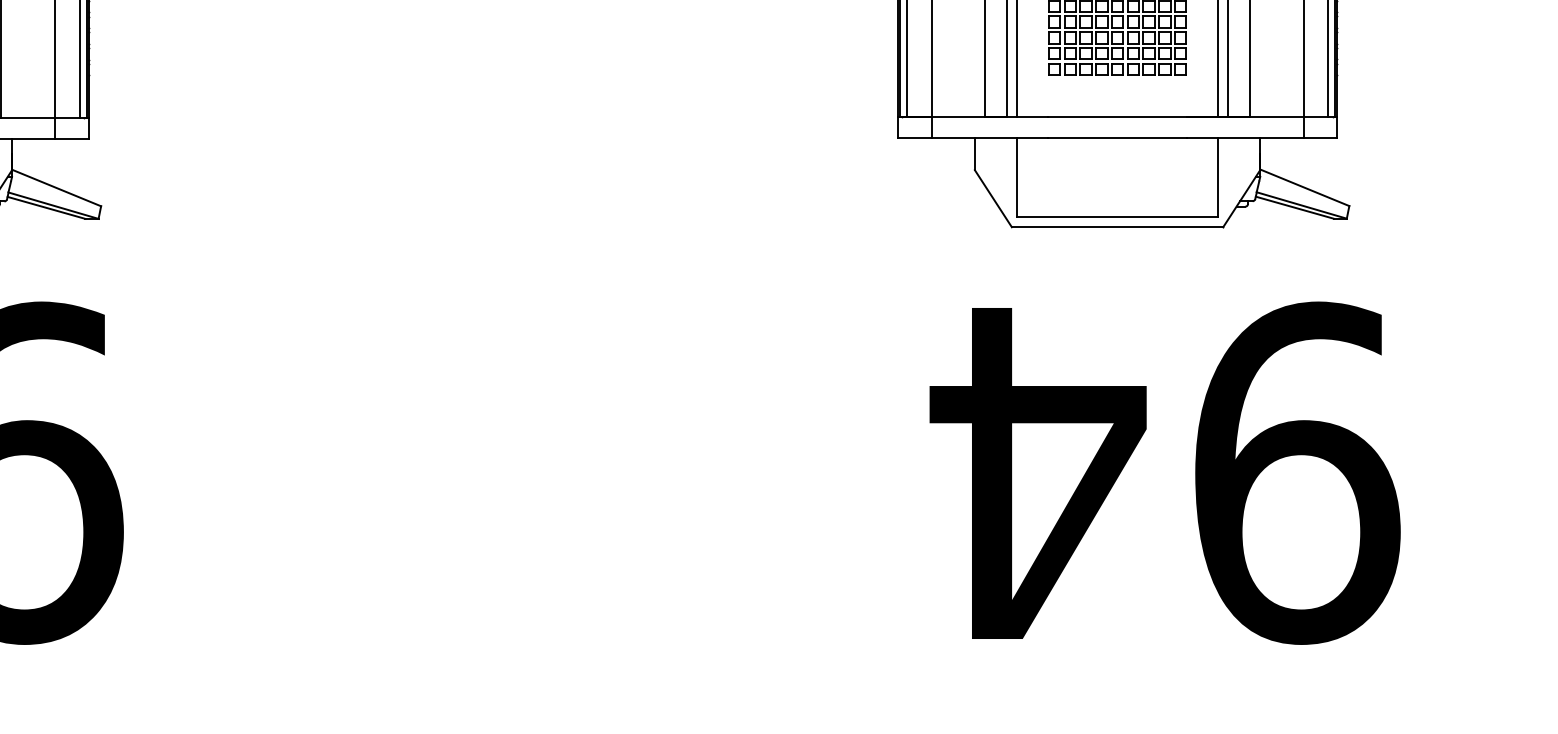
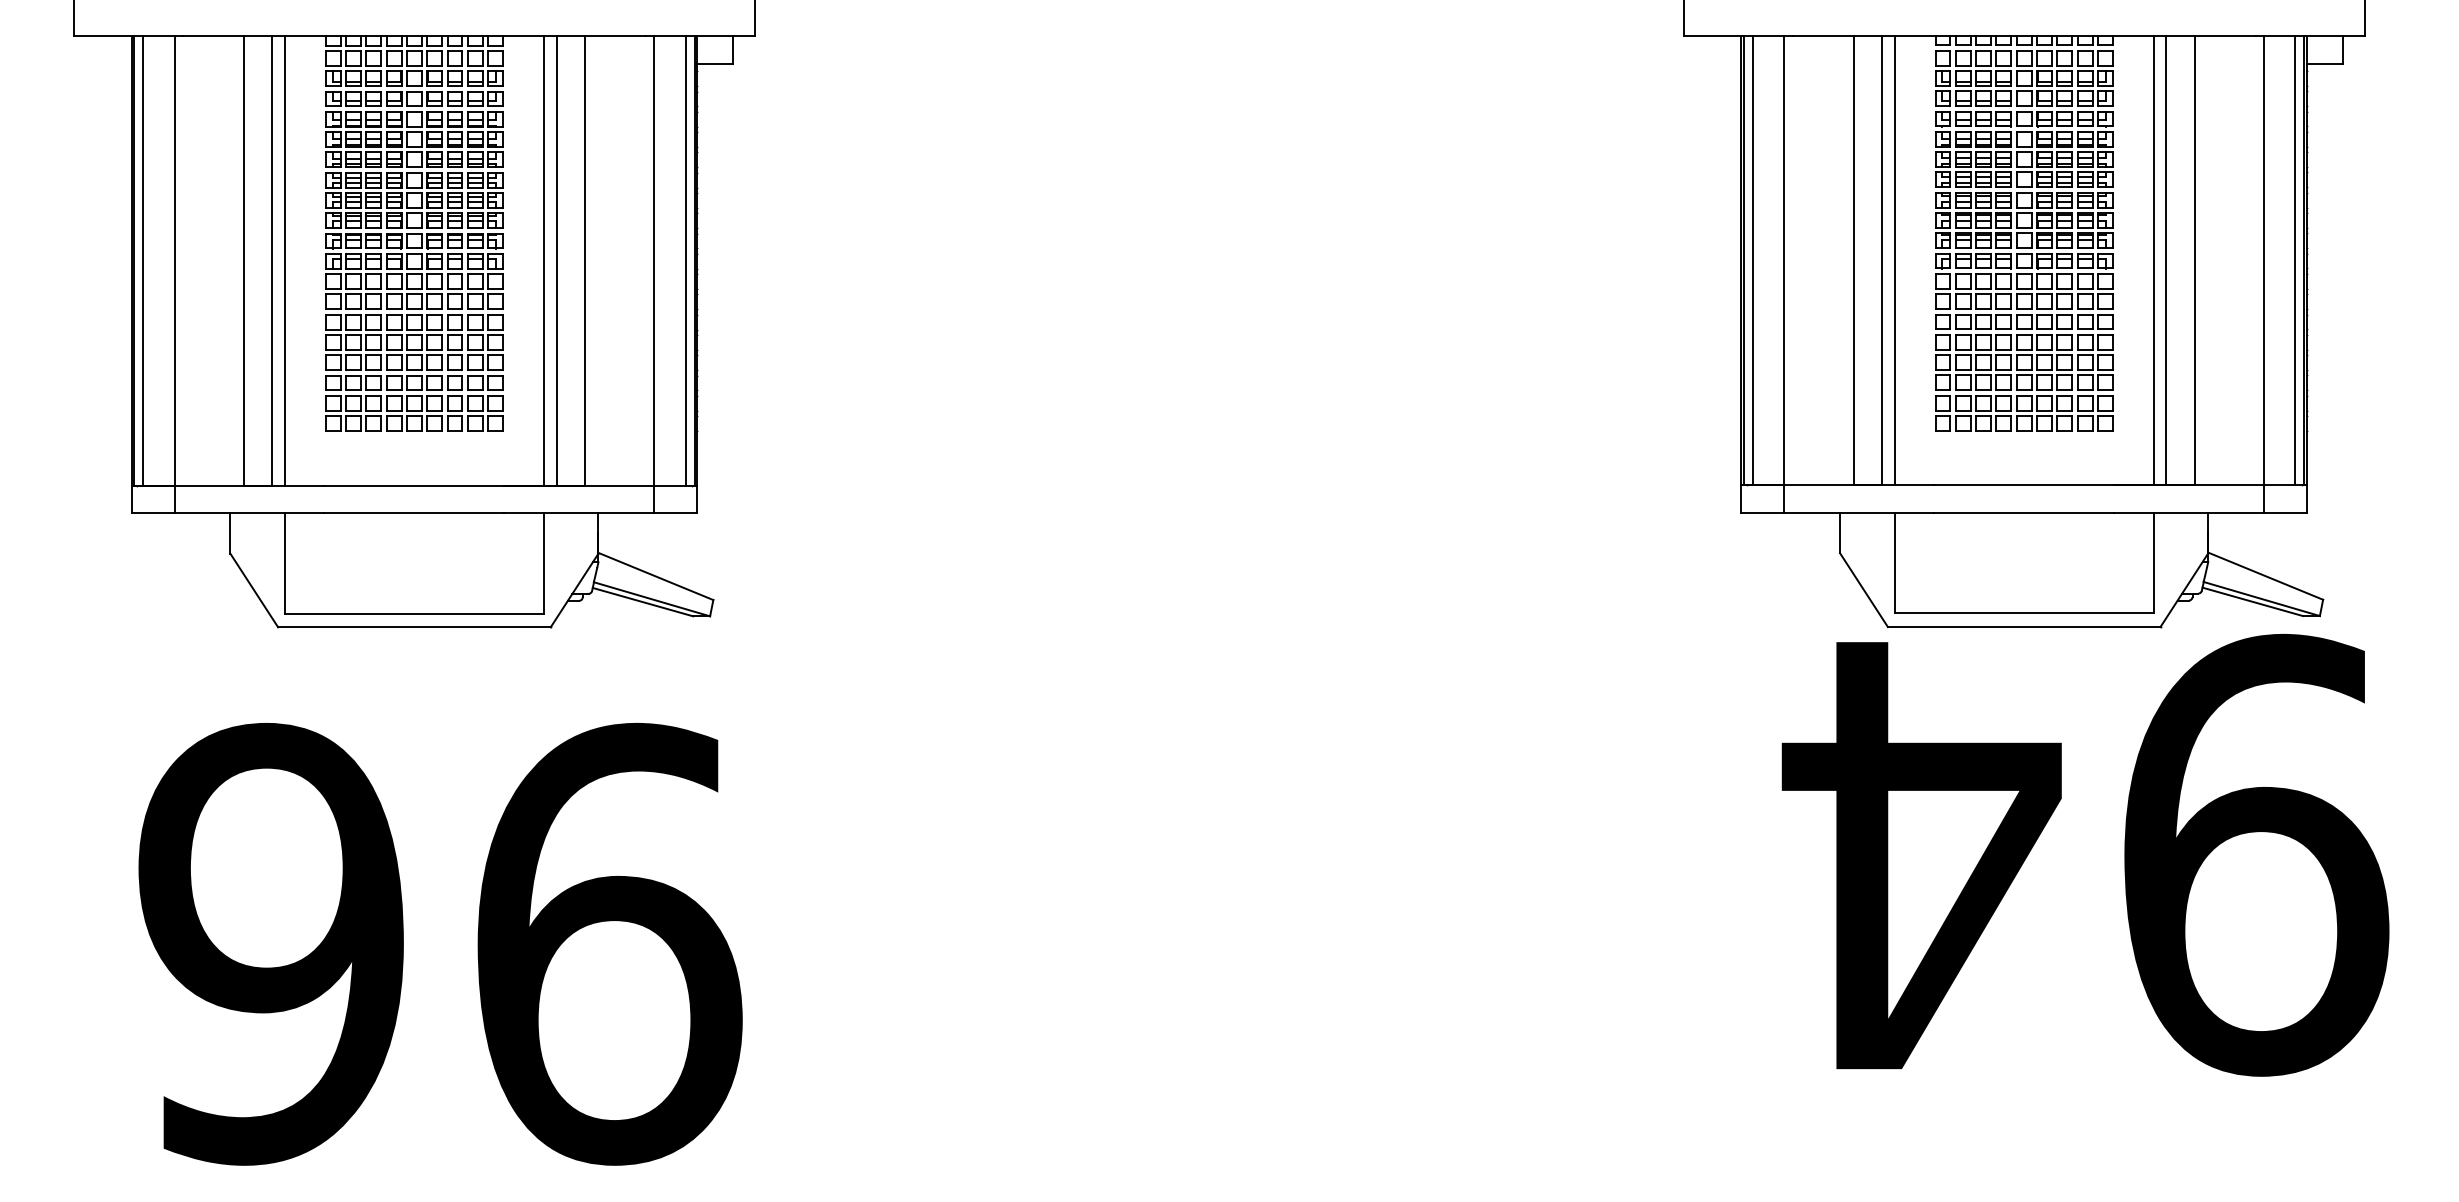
text: (1165, 473) -> (2085, 855), moved

